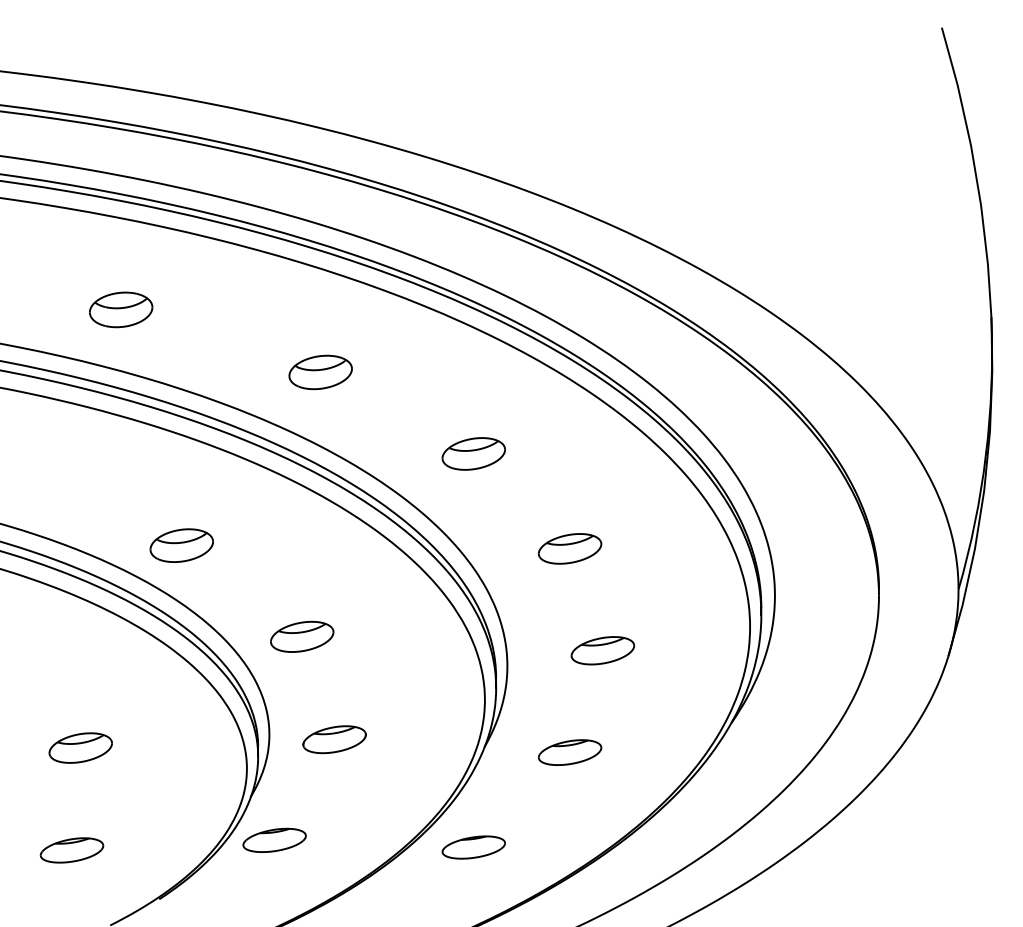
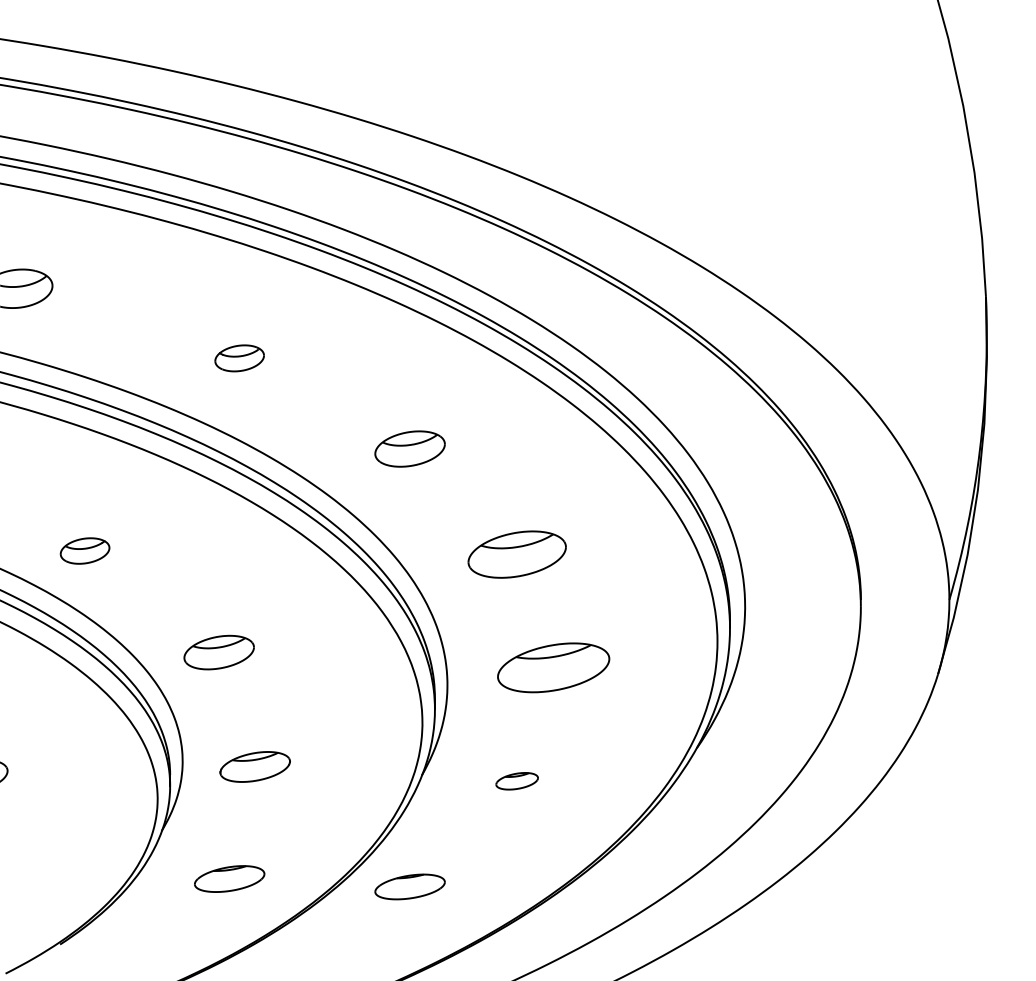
part: (320, 372) -> (239, 358), size x0.7
part: (181, 545) -> (84, 550), size x0.7
part: (569, 548) -> (516, 554), size x1.4
part: (602, 650) -> (553, 667), size x1.6
part: (569, 752) -> (516, 781), size x0.6
part: (274, 839) -> (229, 878), moved

